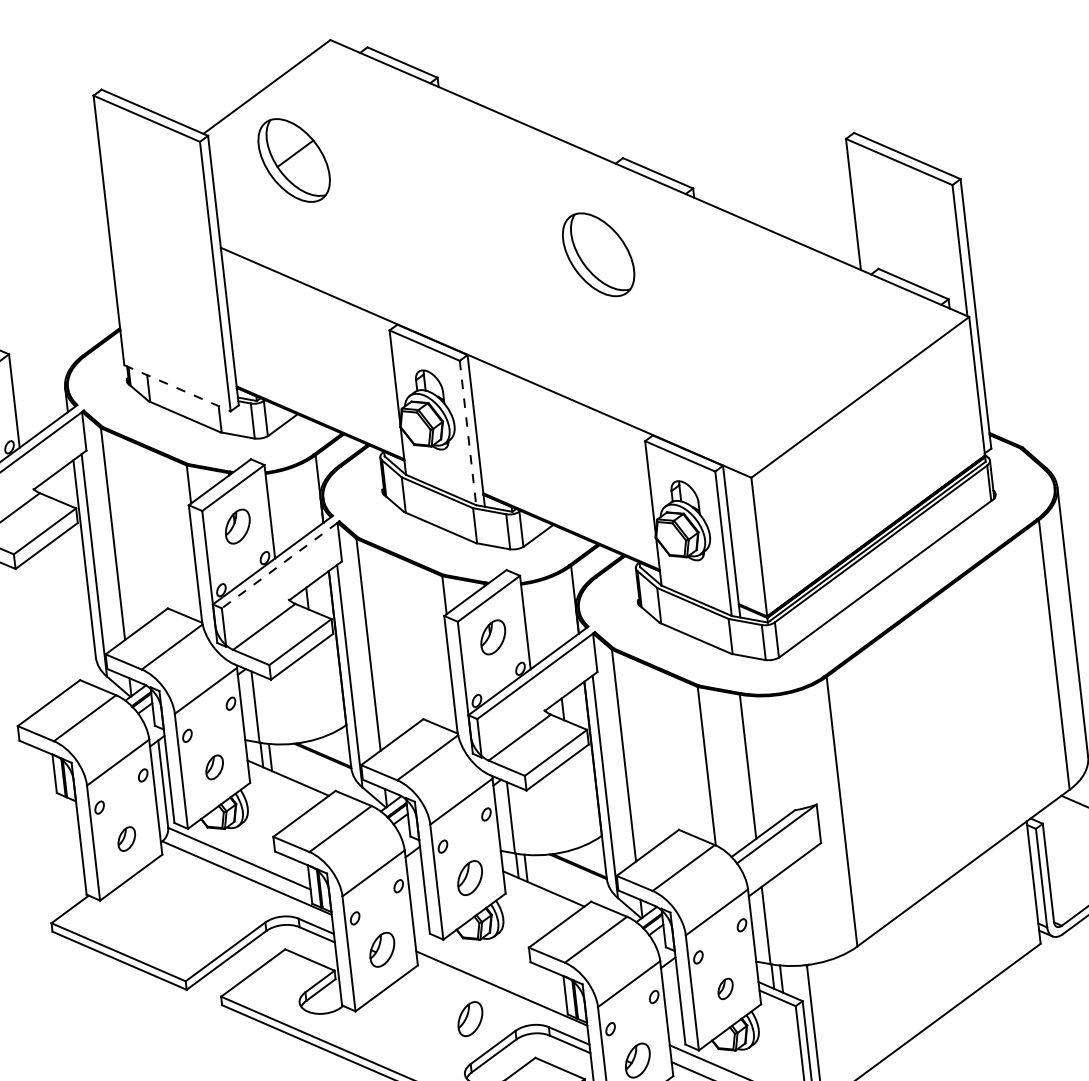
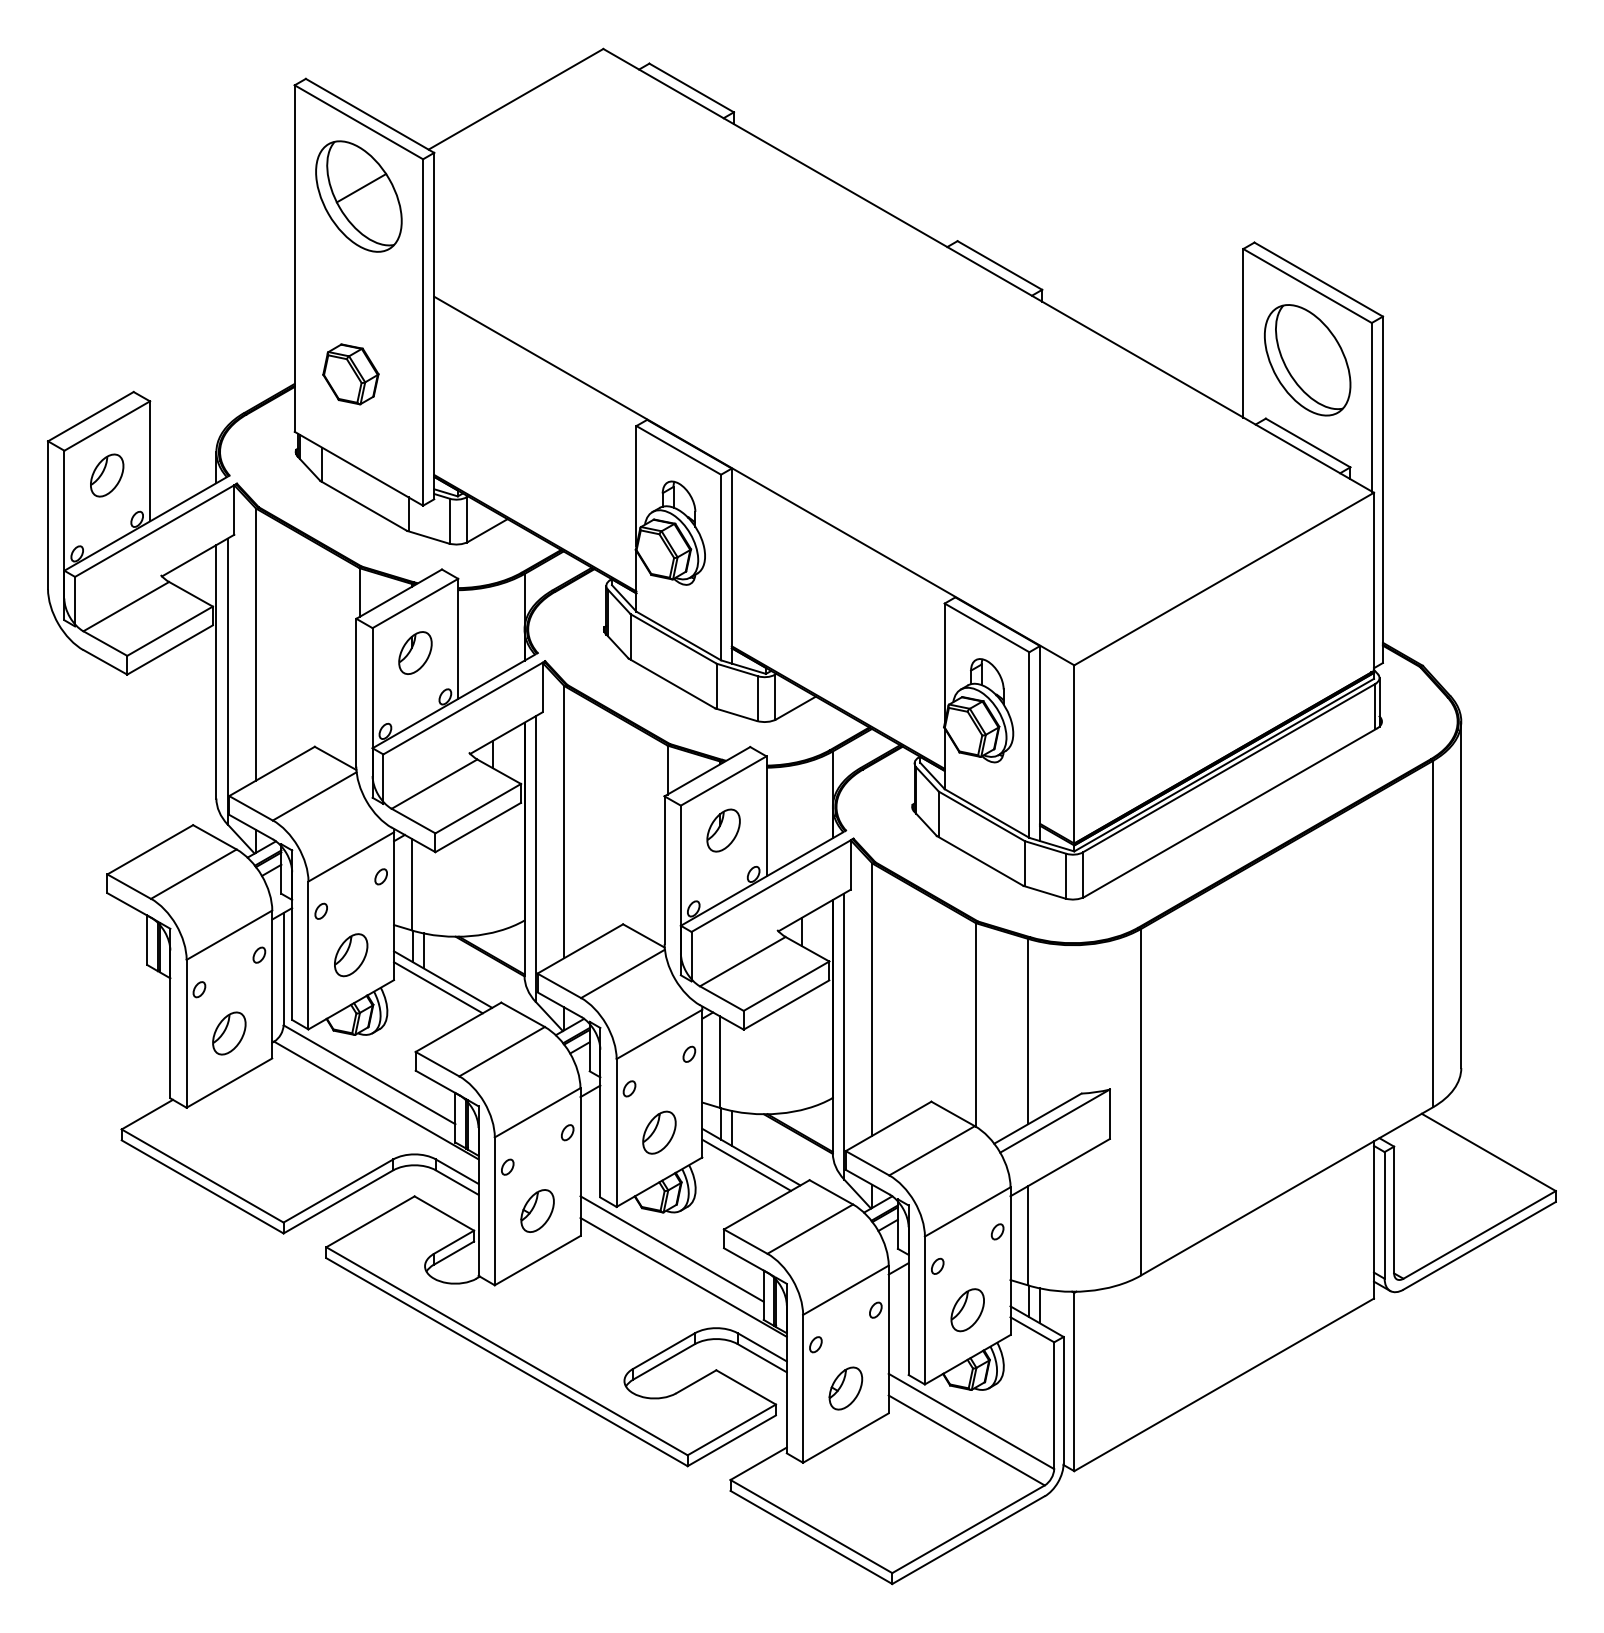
part: (293, 160) -> (358, 196), moved
part: (598, 254) -> (1307, 360), moved
part: (162, 315) -> (350, 374), added
line: (178, 388) -> (359, 469), dashed -> solid
line: (468, 432) -> (721, 567), dashed -> solid
line: (280, 565) -> (463, 708), dashed -> solid
part: (214, 767) -> (351, 955), size x1.43
line: (285, 784) -> (438, 987), added
part: (126, 839) -> (229, 1033), size x1.43
line: (540, 895) -> (746, 1164), added
line: (489, 967) -> (671, 1248), added
part: (725, 989) -> (967, 1310), size x1.67
part: (470, 1018) -> (639, 1311), removed

